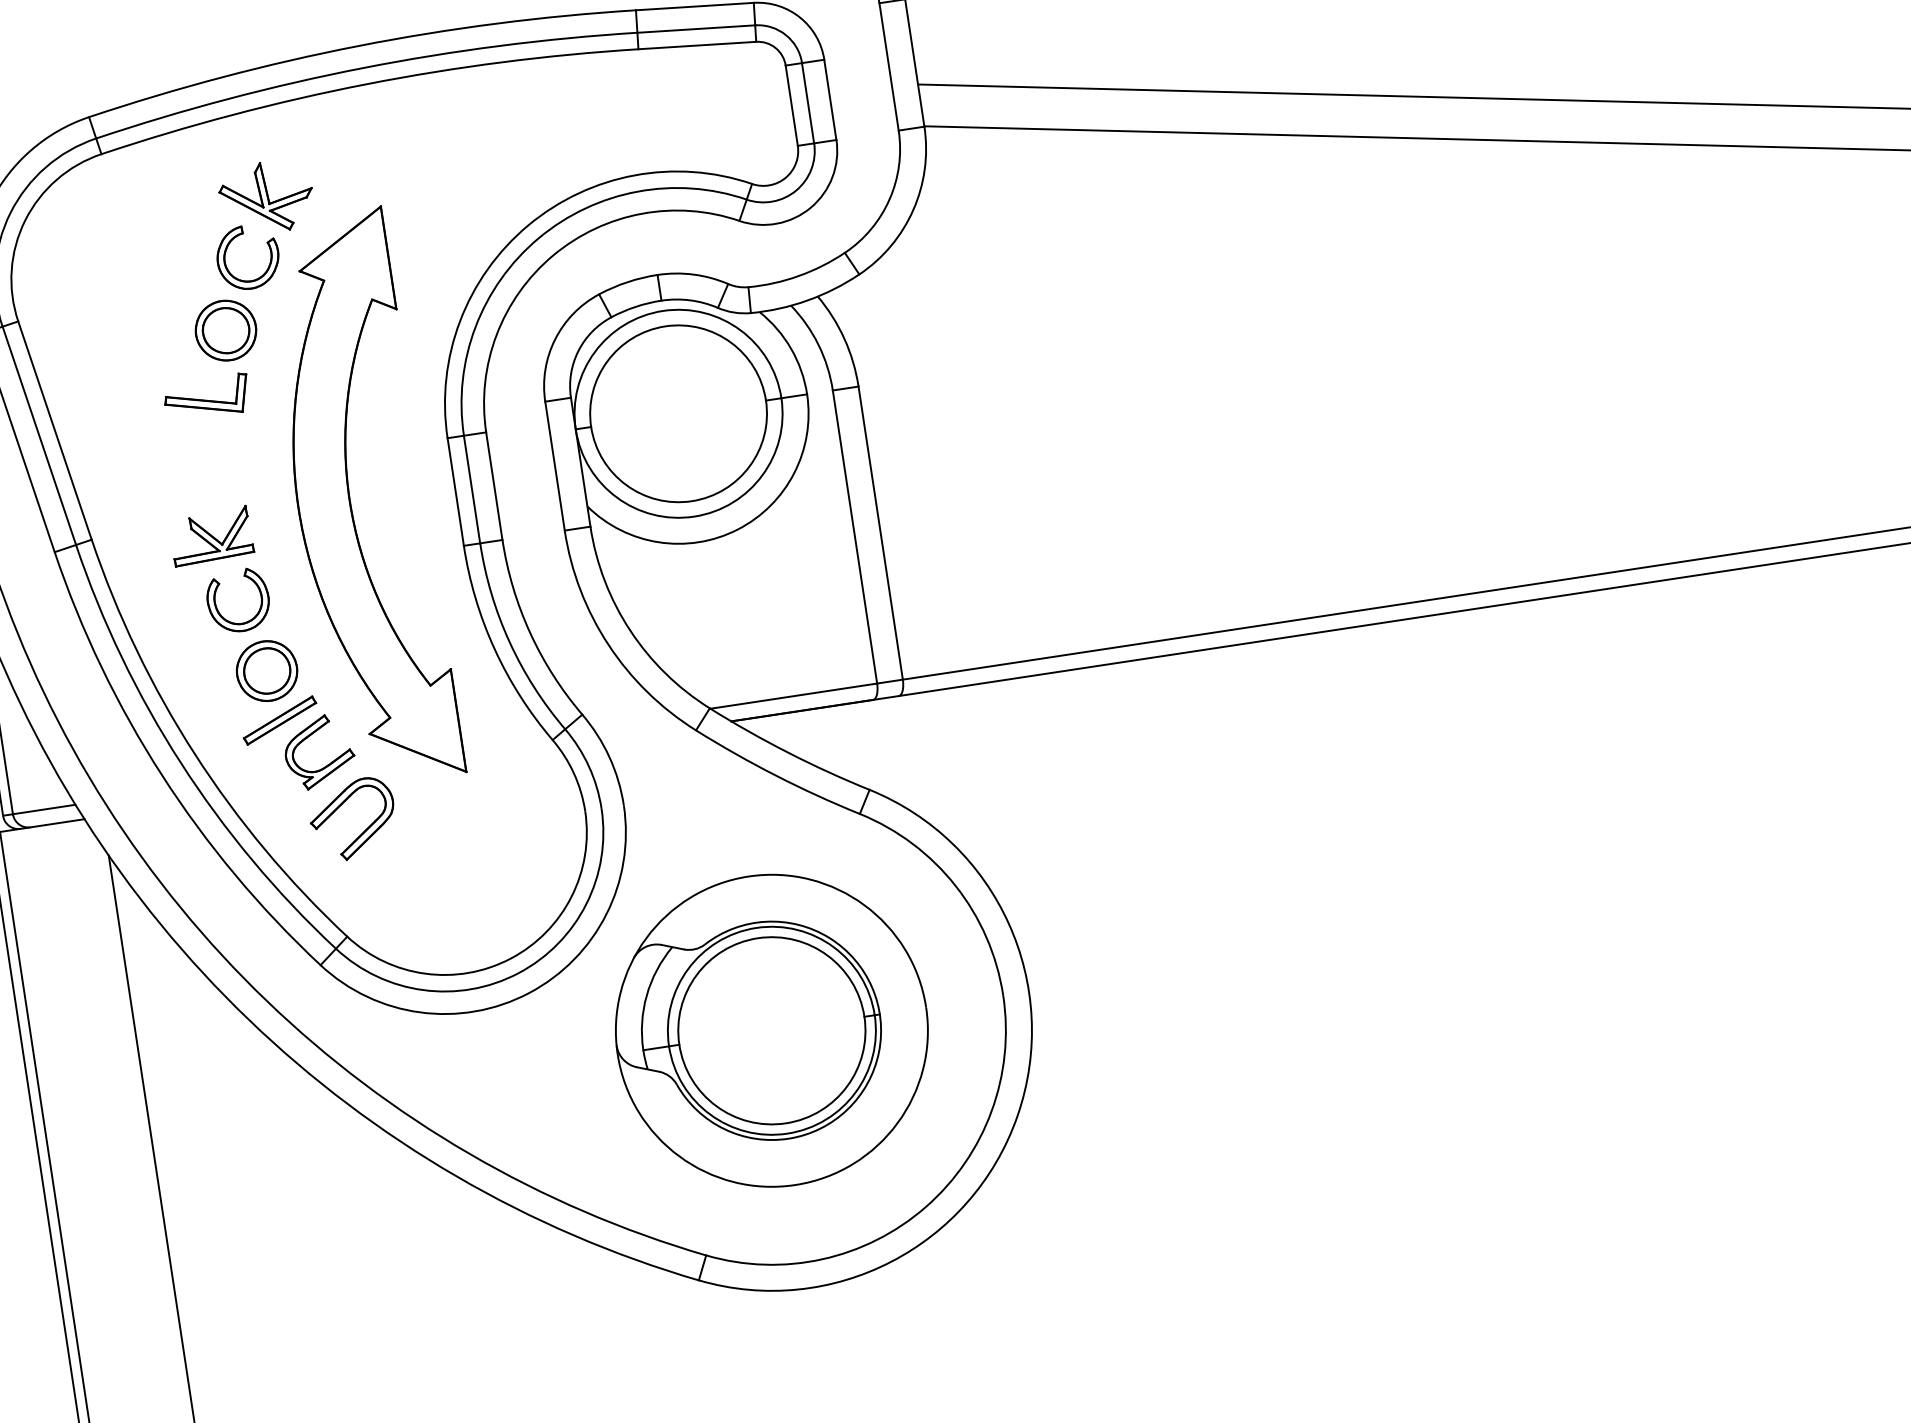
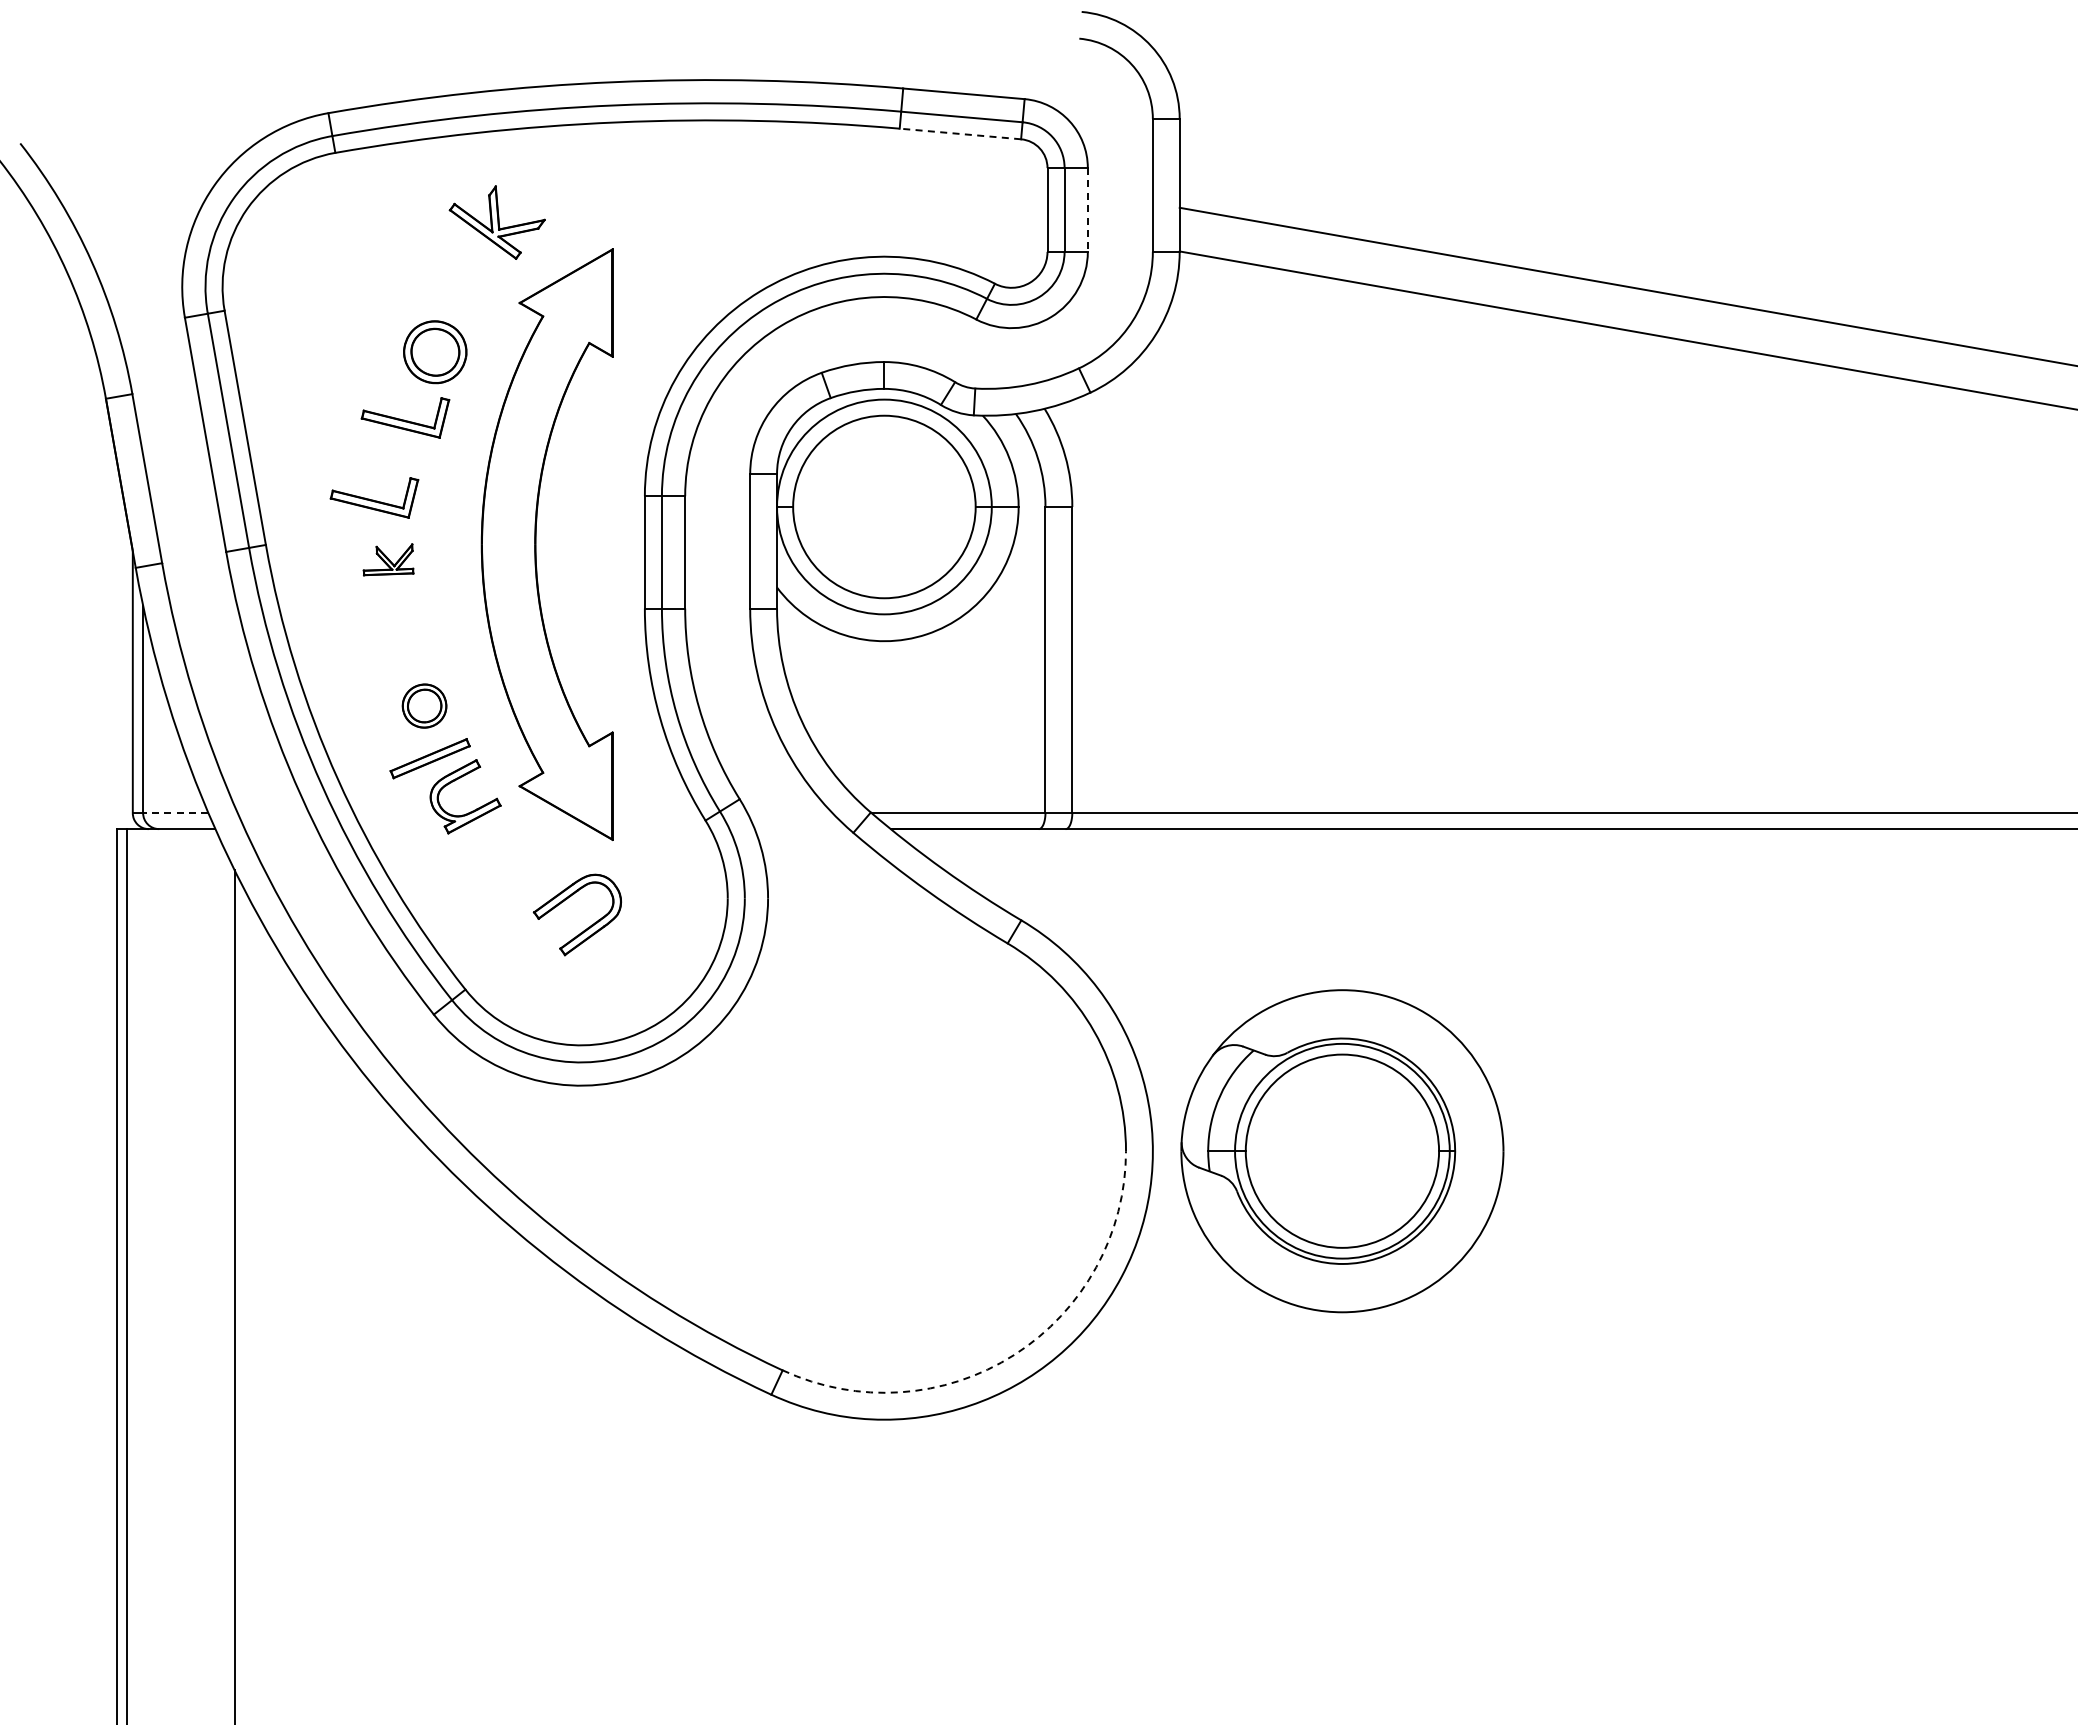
line: (697, 45) -> (960, 133), solid -> dashed
line: (829, 99) -> (1087, 209), solid -> dashed
part: (226, 253) -> (447, 273), removed
part: (188, 478) -> (374, 497), added
part: (211, 535) -> (388, 559), size x0.6
part: (216, 604) -> (383, 630), removed
part: (266, 670) -> (424, 705), size x0.7
line: (44, 810) -> (175, 813), solid -> dashed
part: (364, 830) -> (587, 927), moved
part: (772, 1031) -> (1342, 1151), moved
arc: (925, 1206) -> (1014, 1354), solid -> dashed

